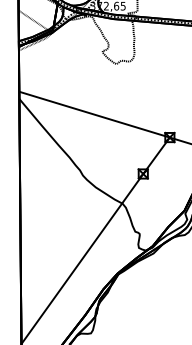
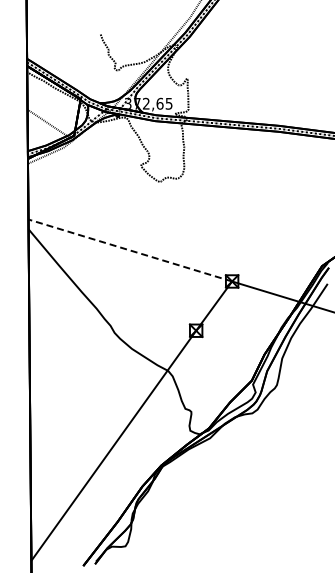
line: (93, 114) -> (129, 250), solid -> dashed

